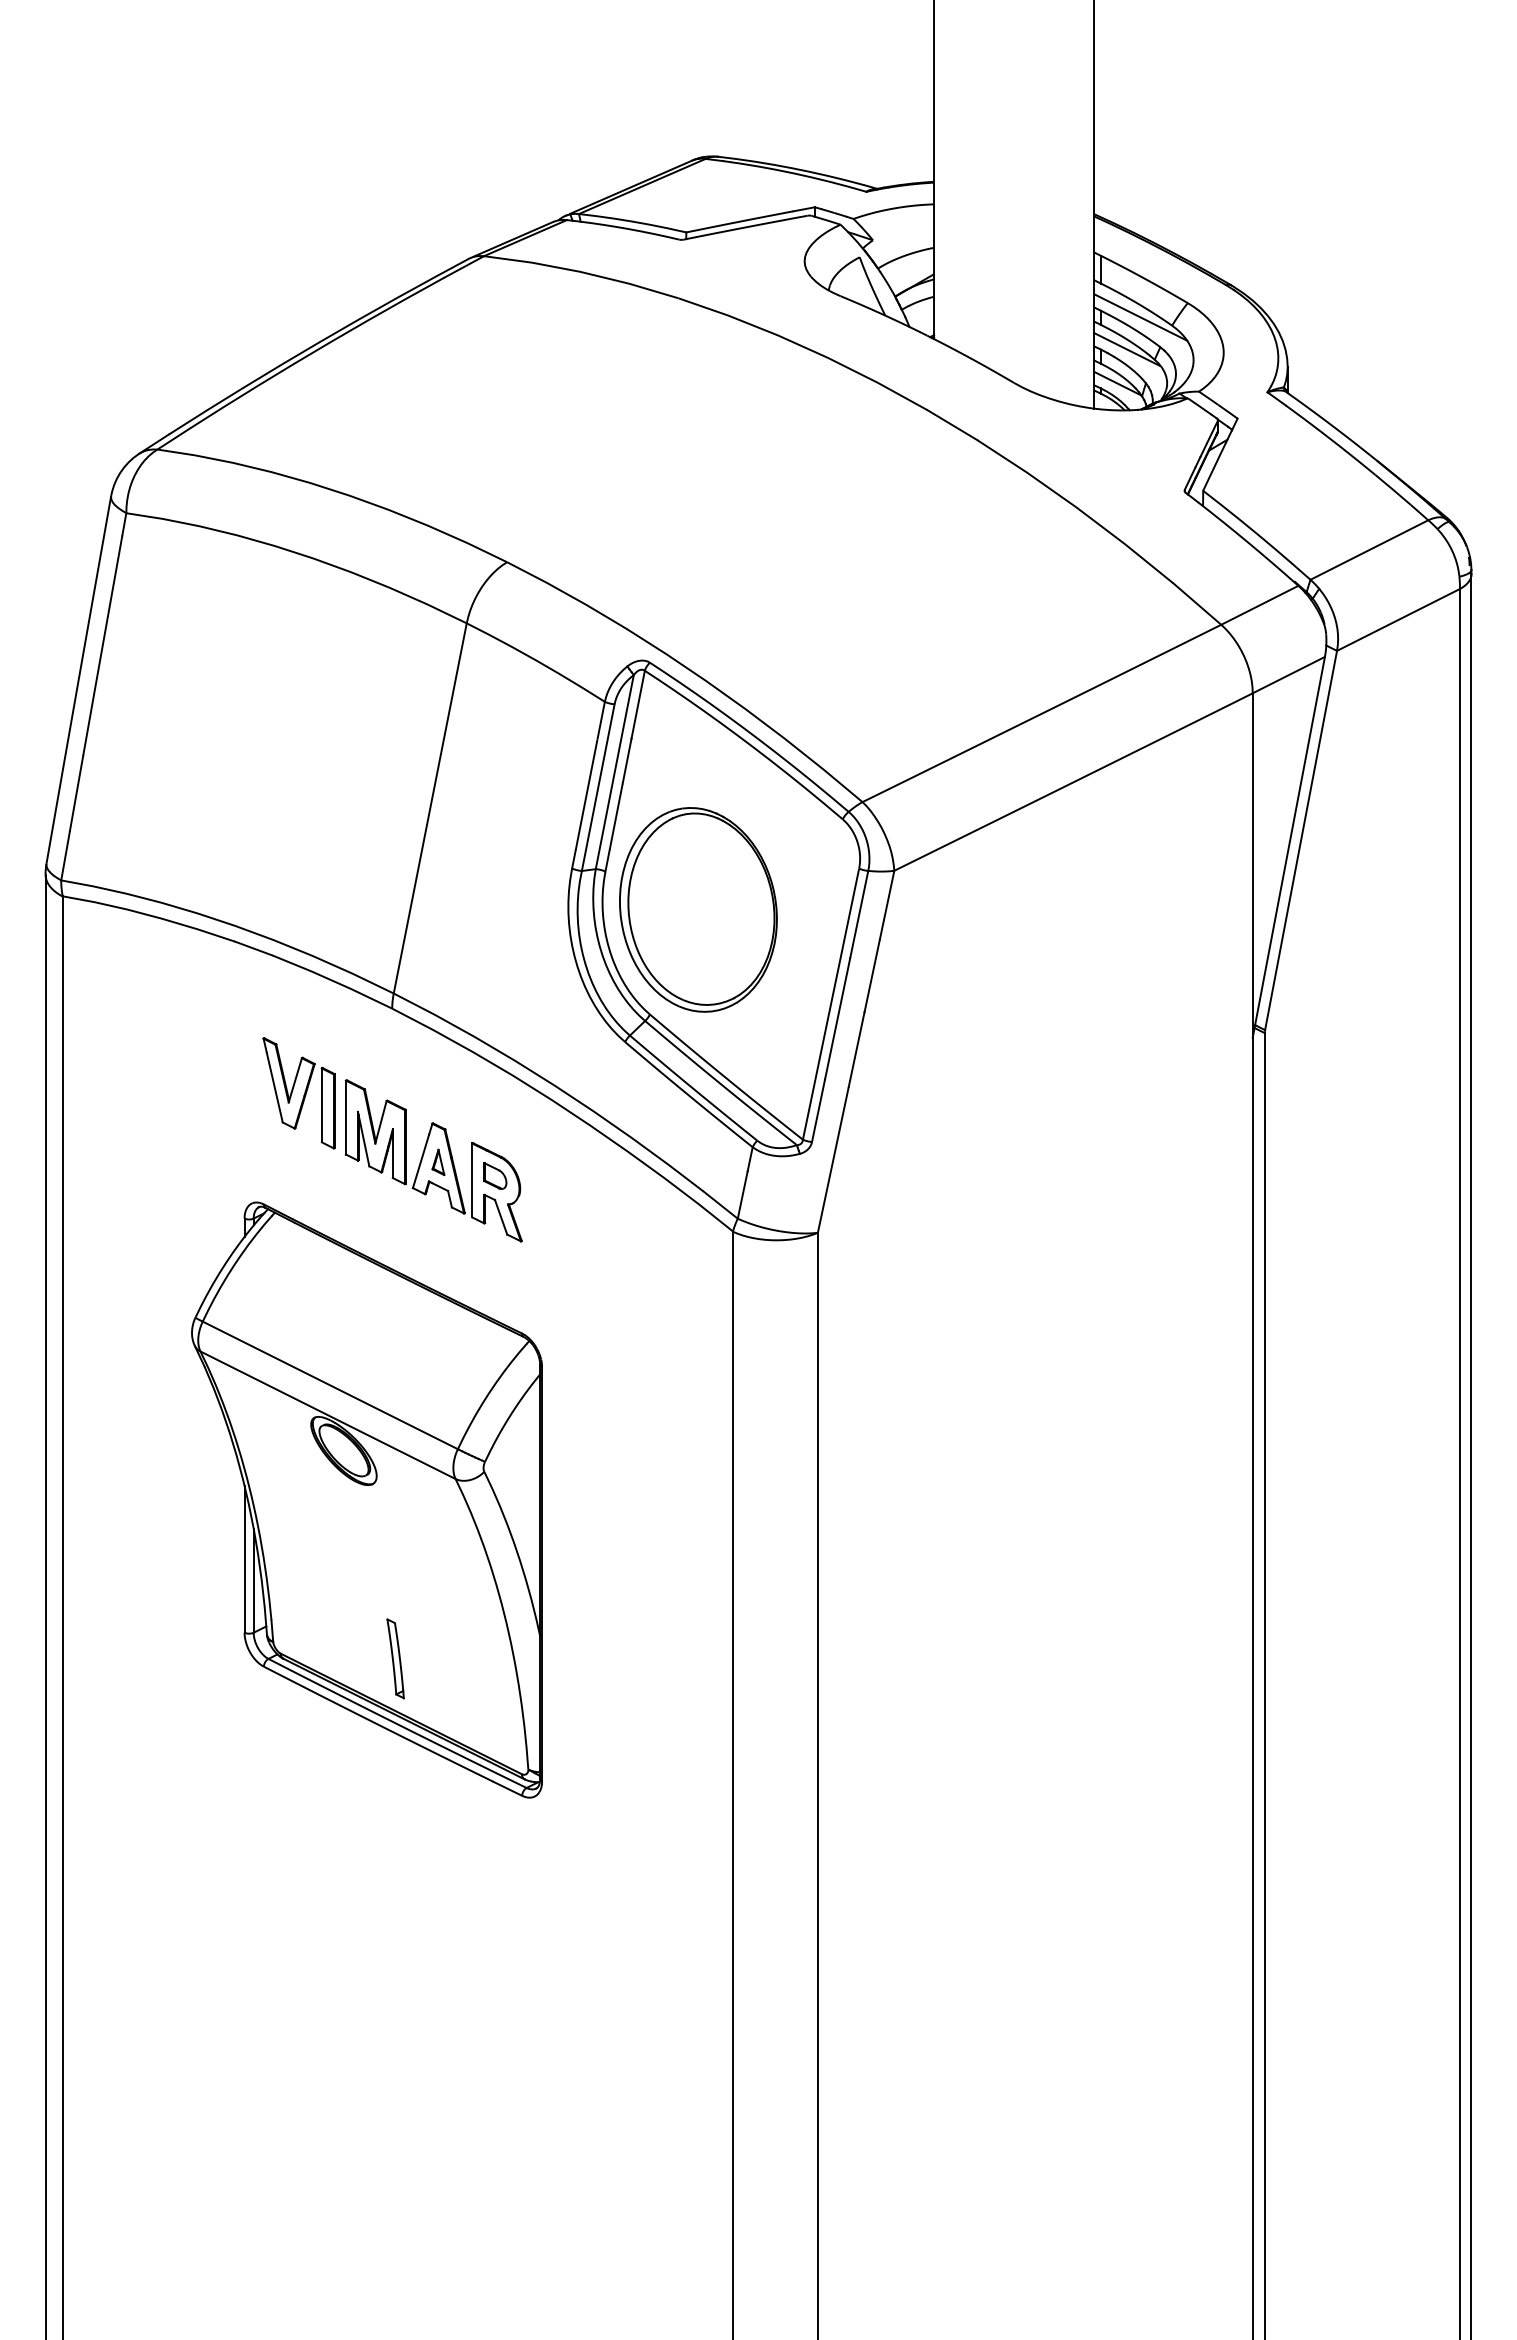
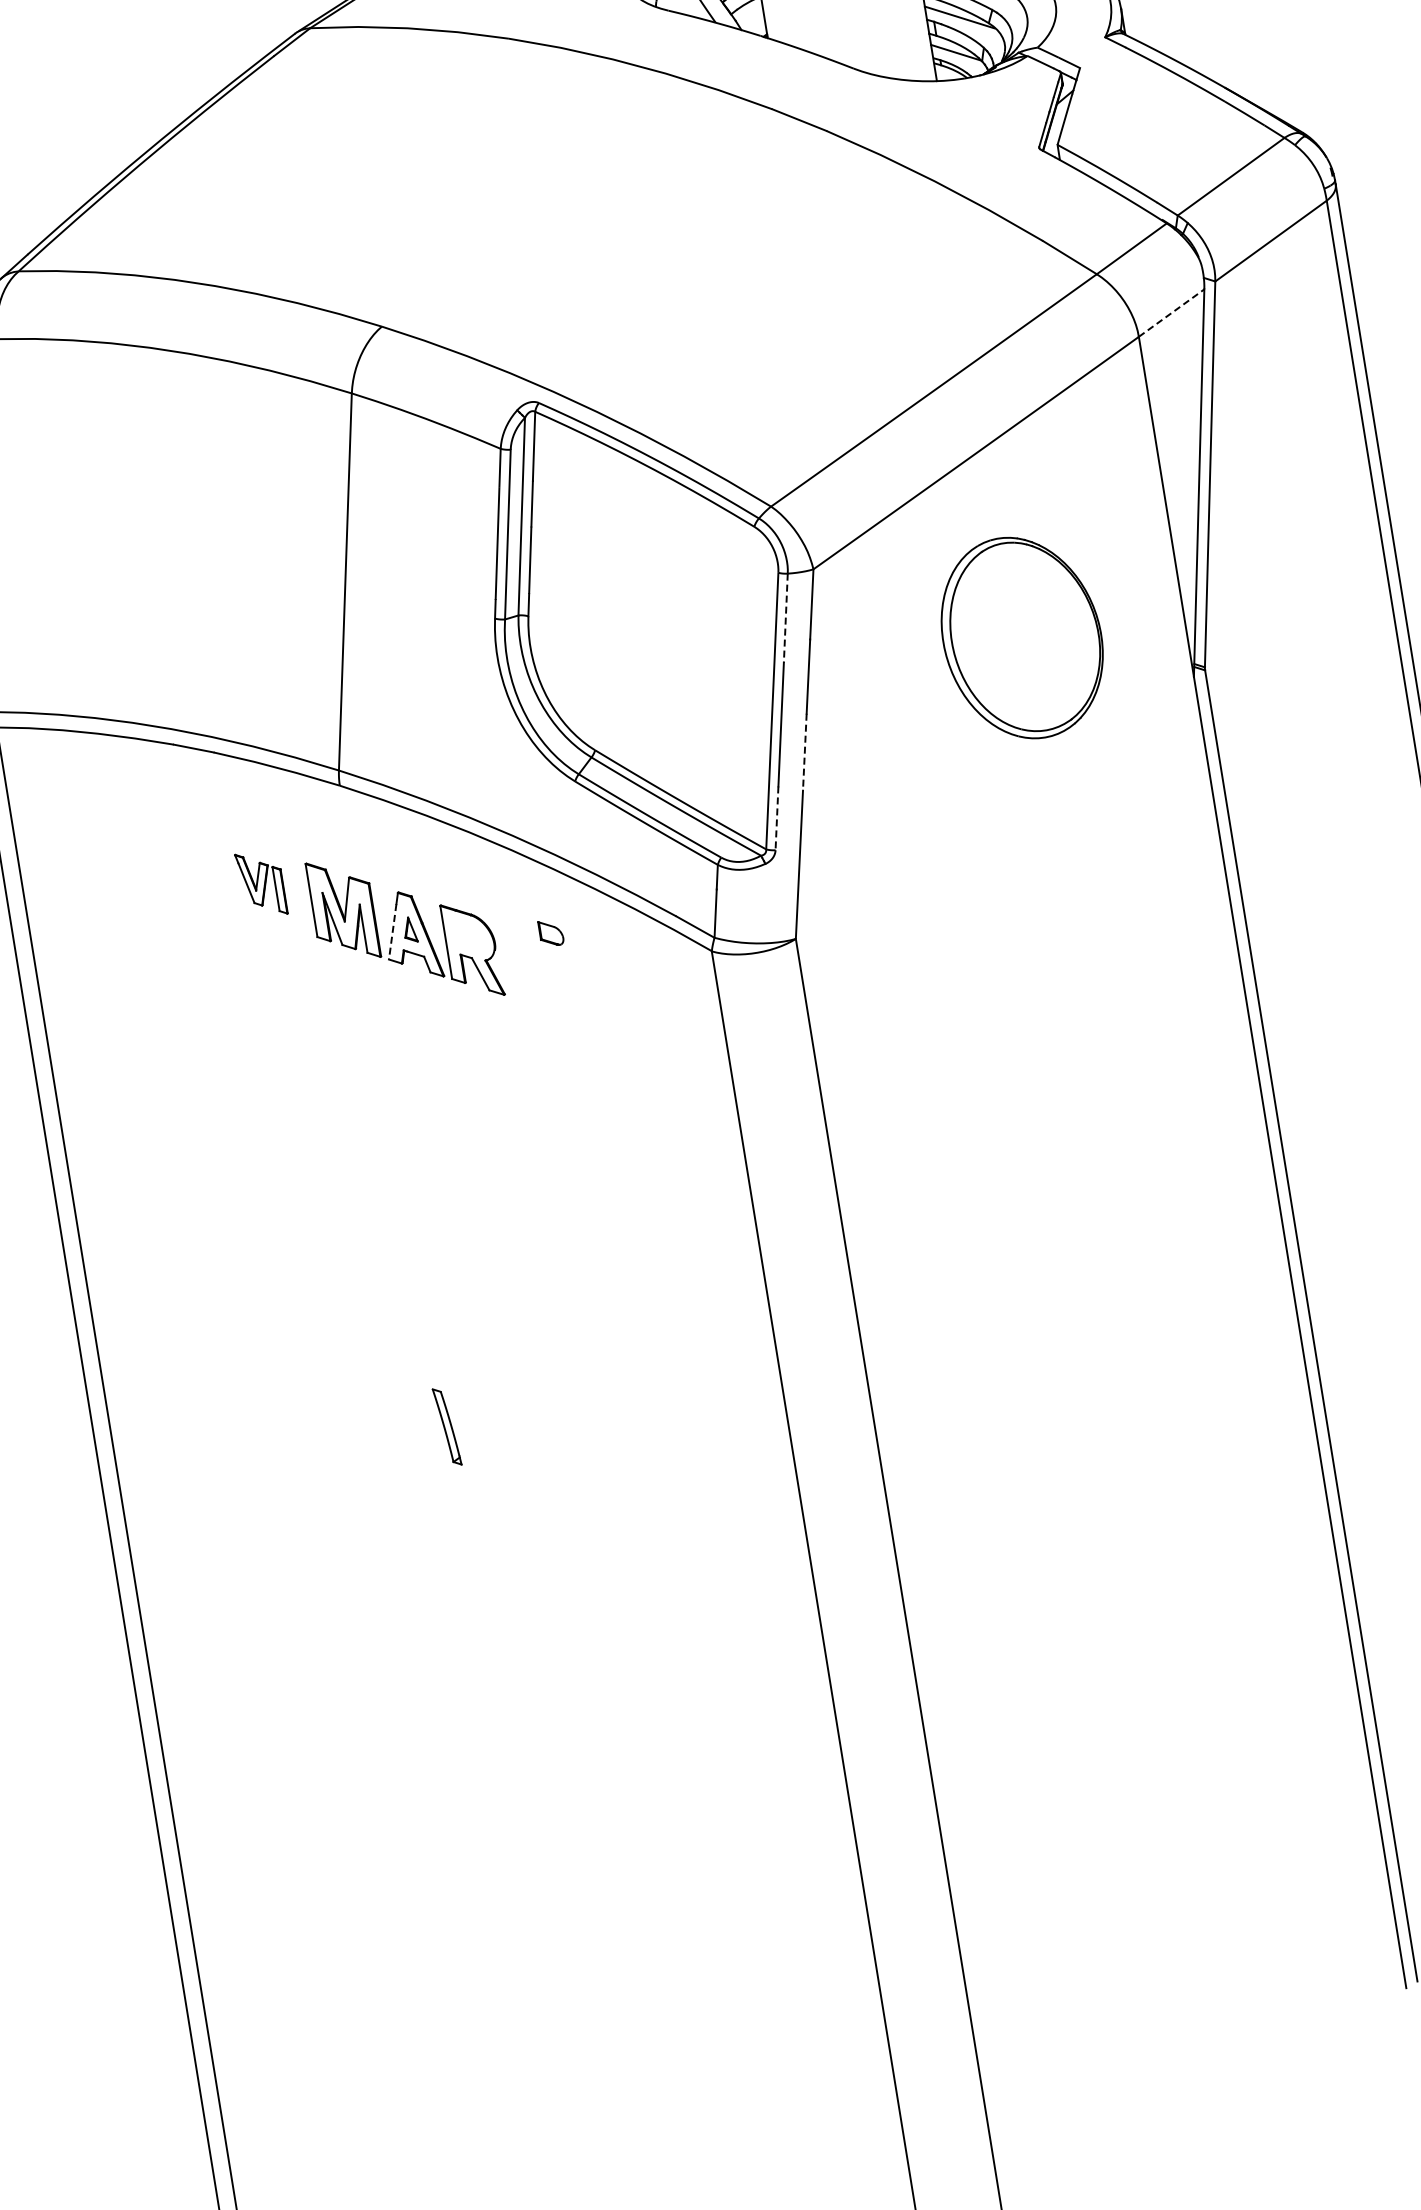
line: (1289, 674) -> (1172, 312), solid -> dashed
part: (698, 909) -> (1022, 637), moved
line: (859, 914) -> (786, 618), solid -> dashed
line: (856, 1049) -> (804, 751), solid -> dashed
part: (298, 1093) -> (260, 884), size x0.6
line: (818, 1110) -> (776, 818), solid -> dashed
line: (421, 1161) -> (393, 931), solid -> dashed
part: (495, 1175) -> (551, 932), moved
part: (366, 1499) -> (392, 1274), removed

